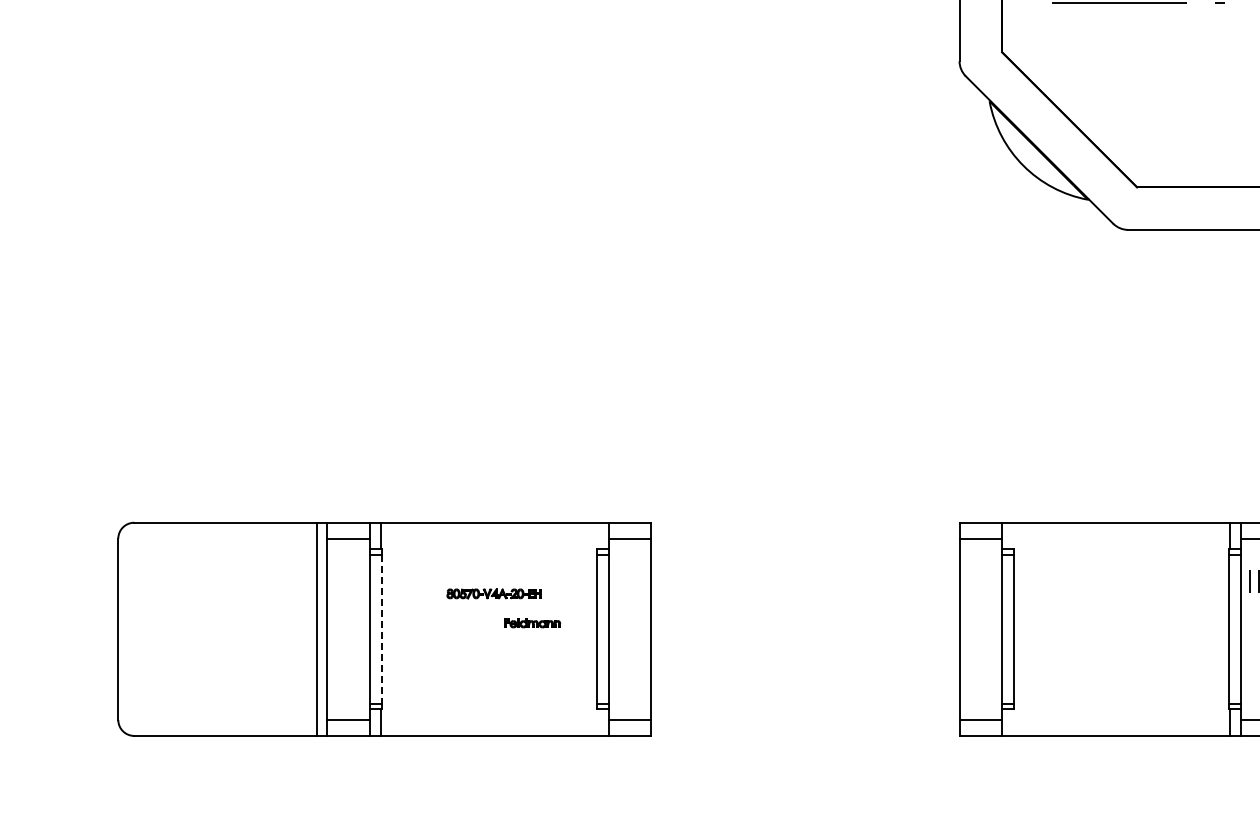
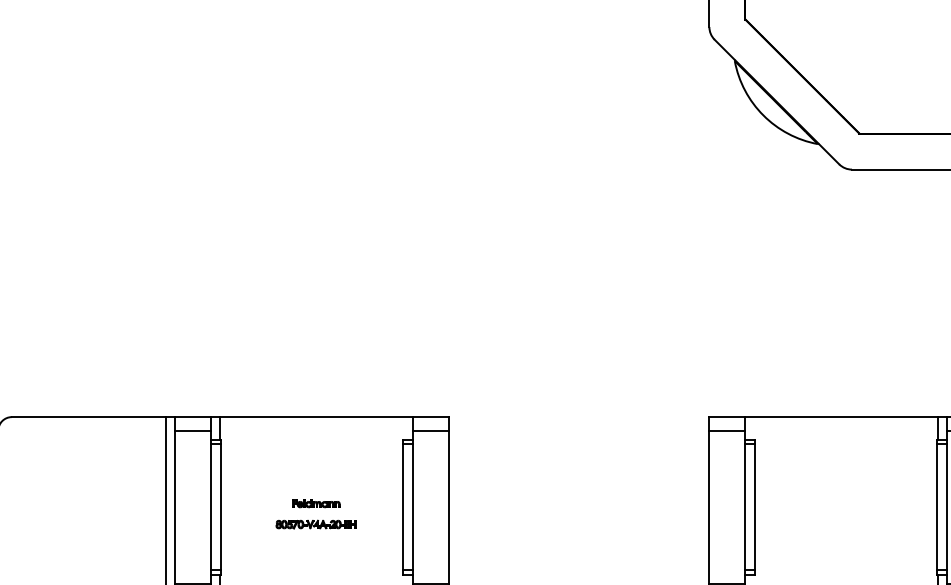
part: (493, 593) -> (315, 524), moved
part: (532, 623) -> (316, 503), moved
line: (381, 629) -> (220, 507), dashed -> solid

